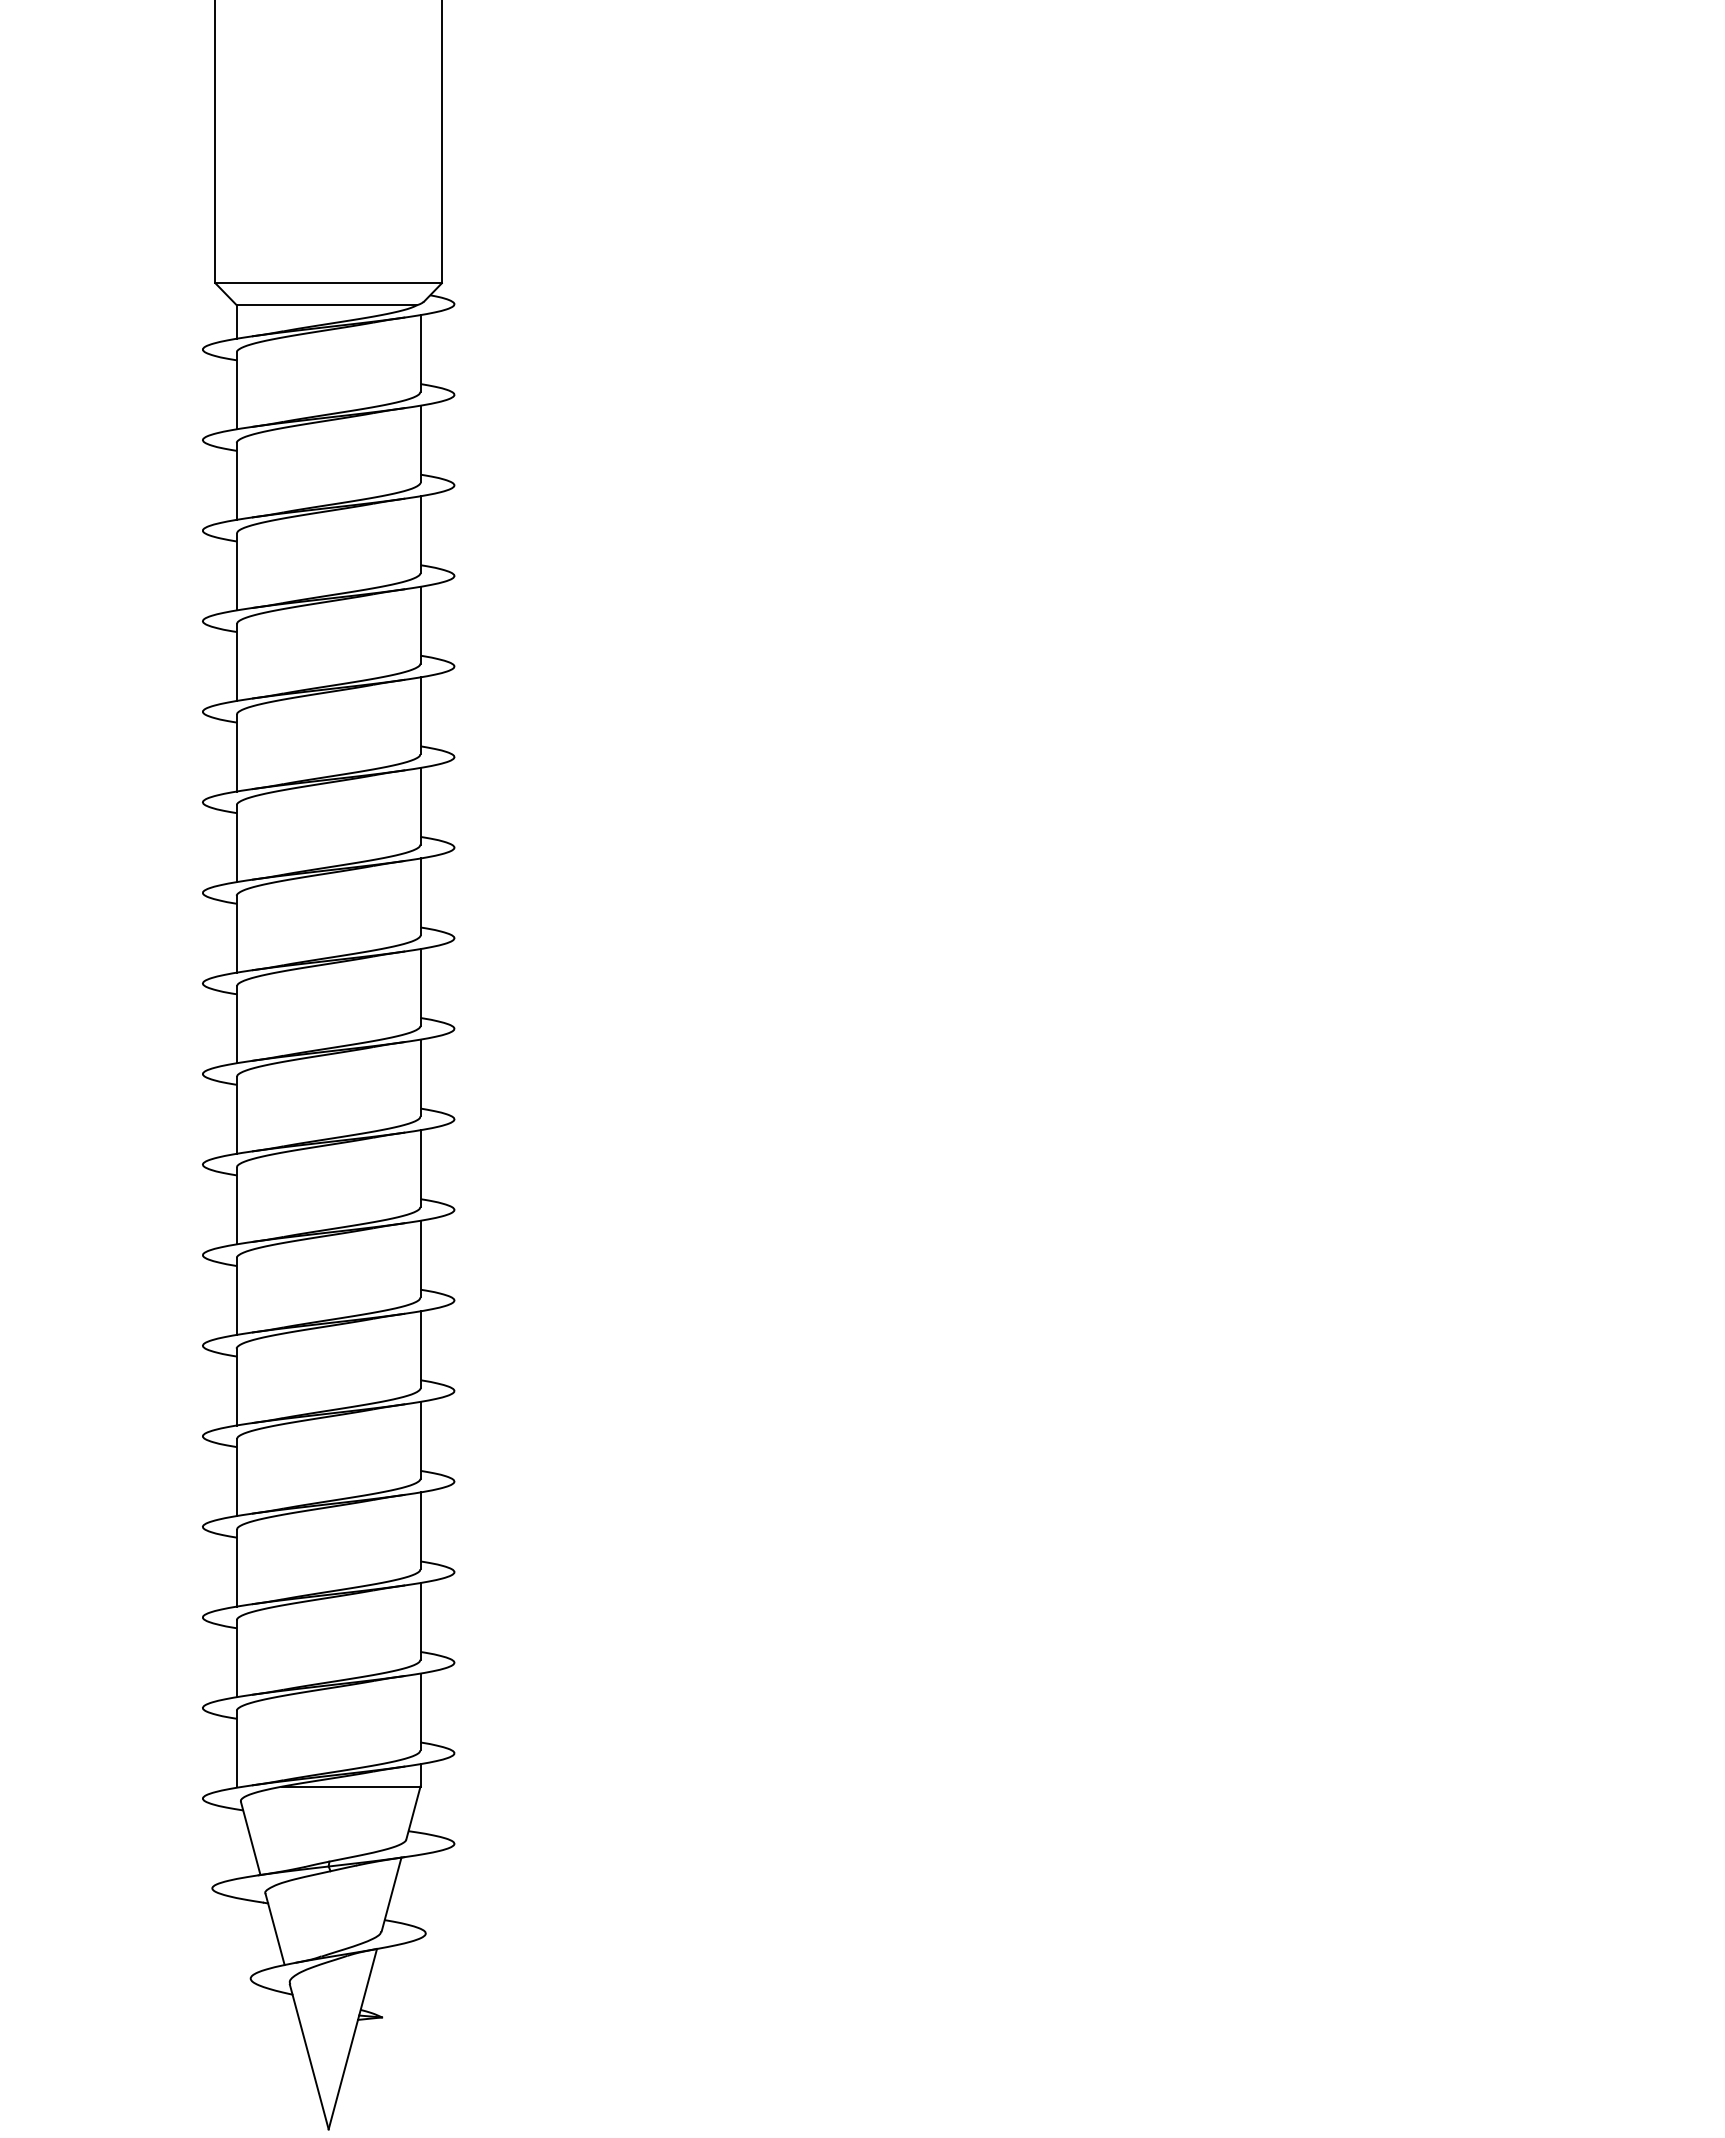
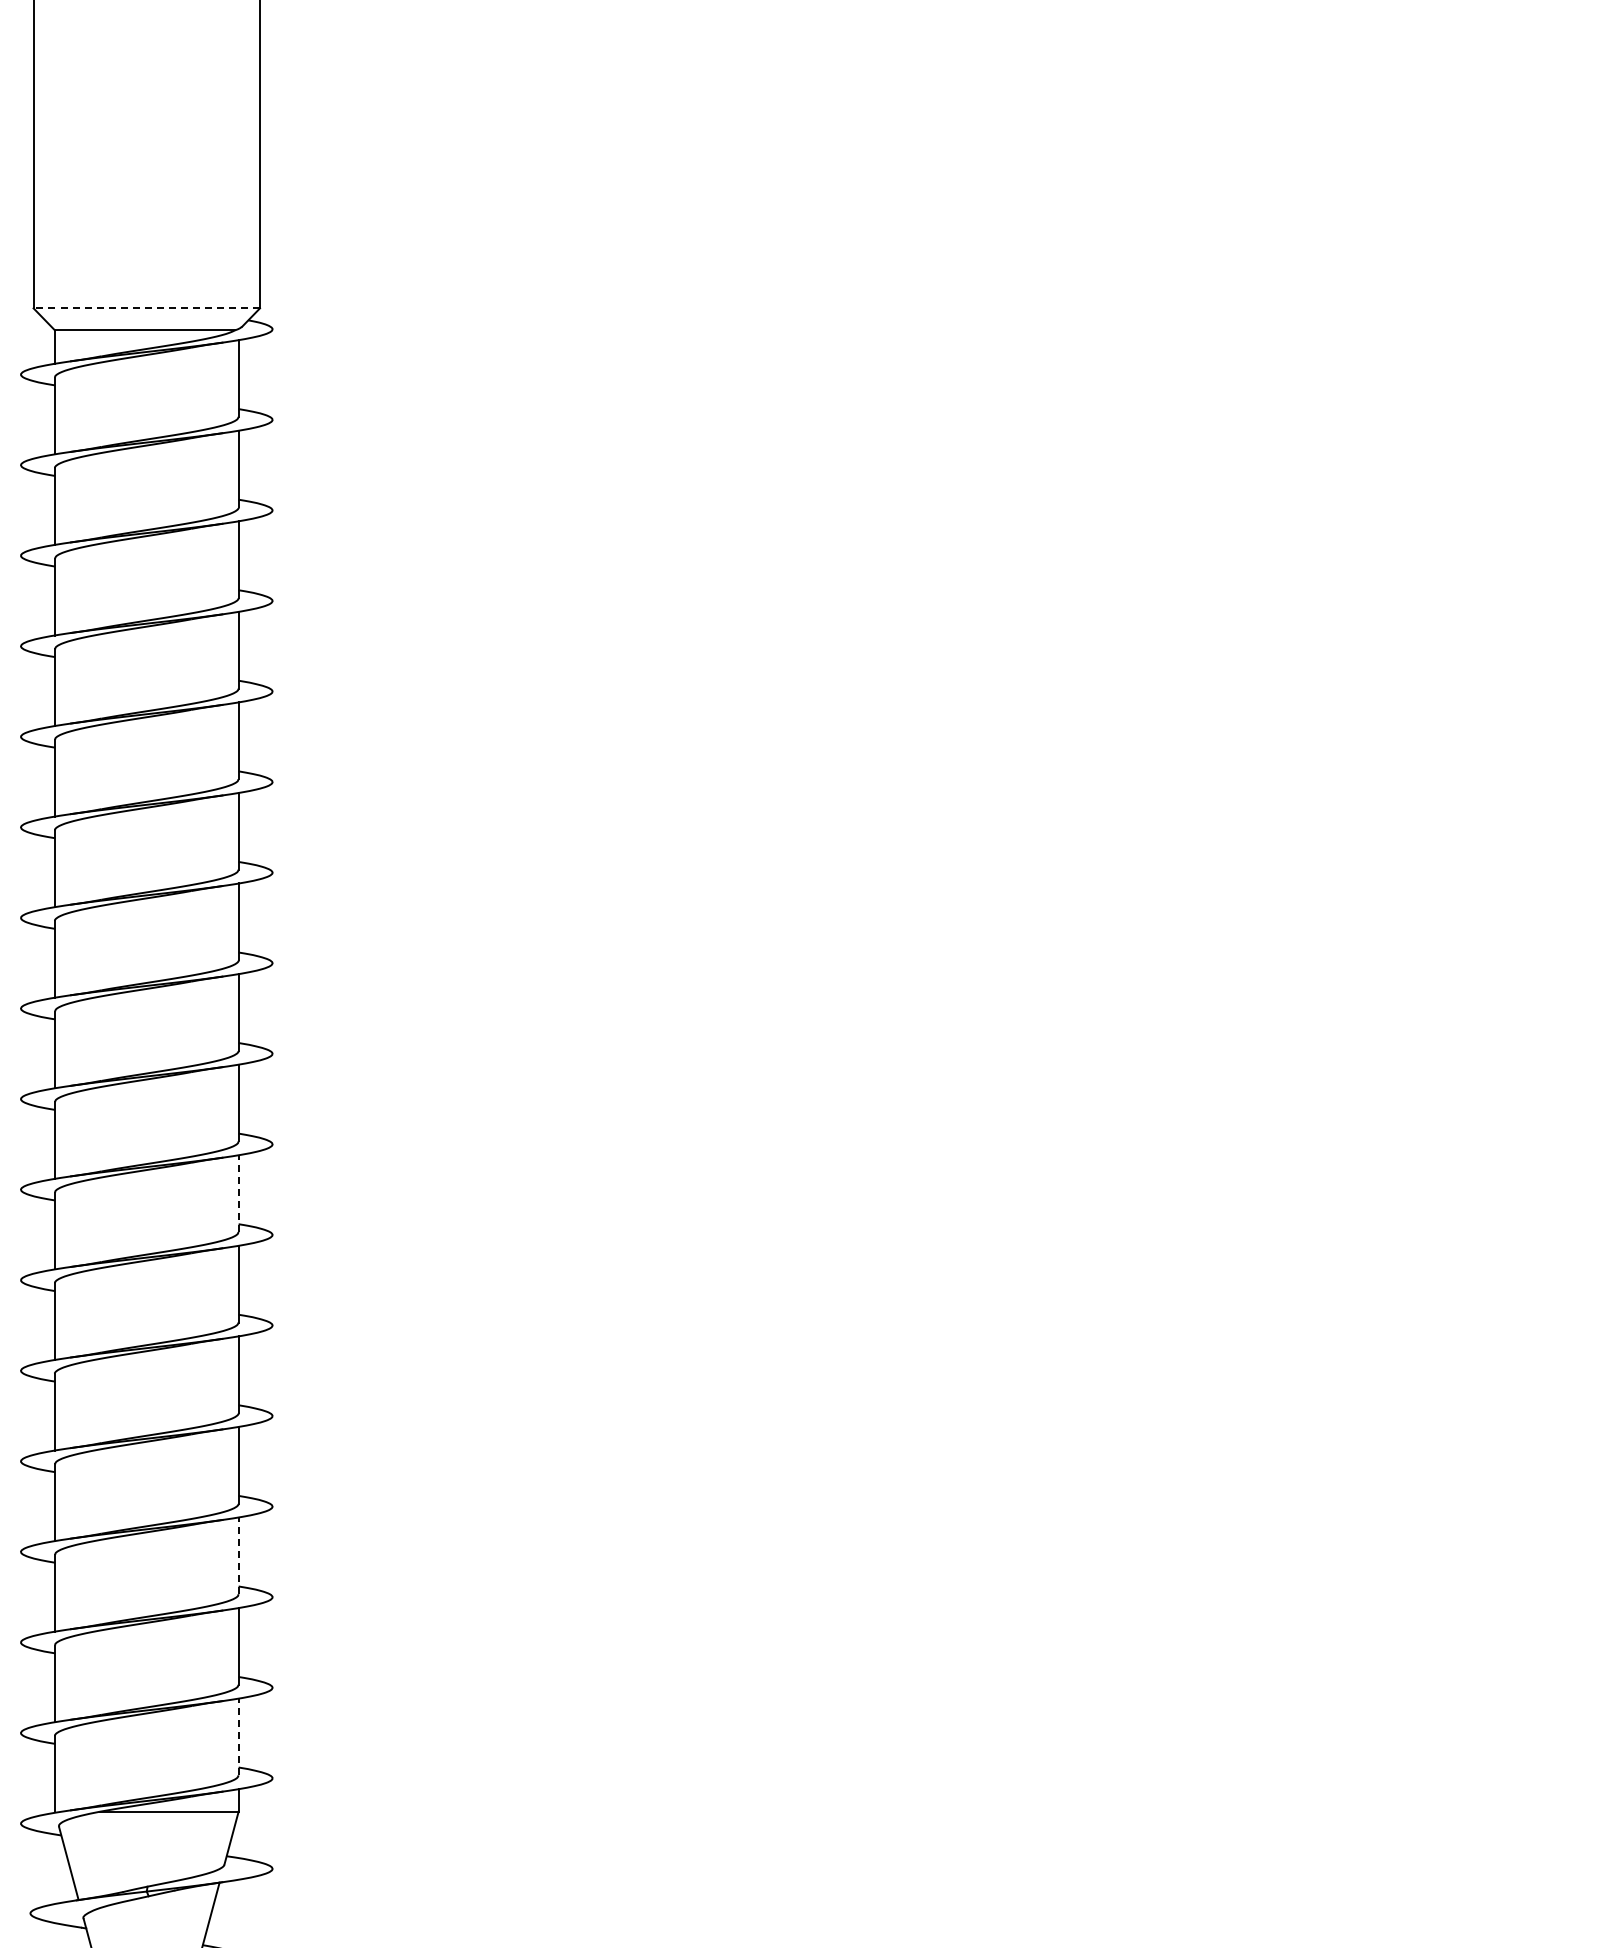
line: (328, 283) -> (146, 308), solid -> dashed
line: (420, 1168) -> (238, 1193), solid -> dashed
line: (420, 1530) -> (238, 1555), solid -> dashed
line: (420, 1711) -> (238, 1736), solid -> dashed

